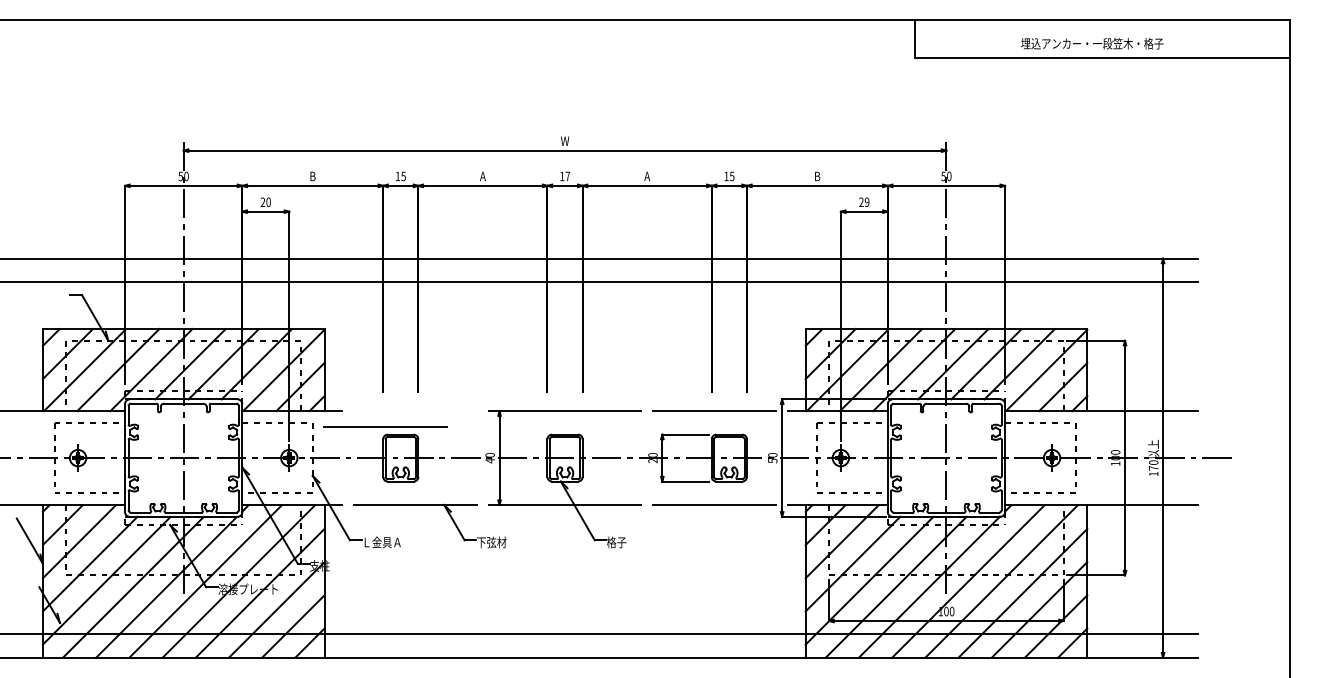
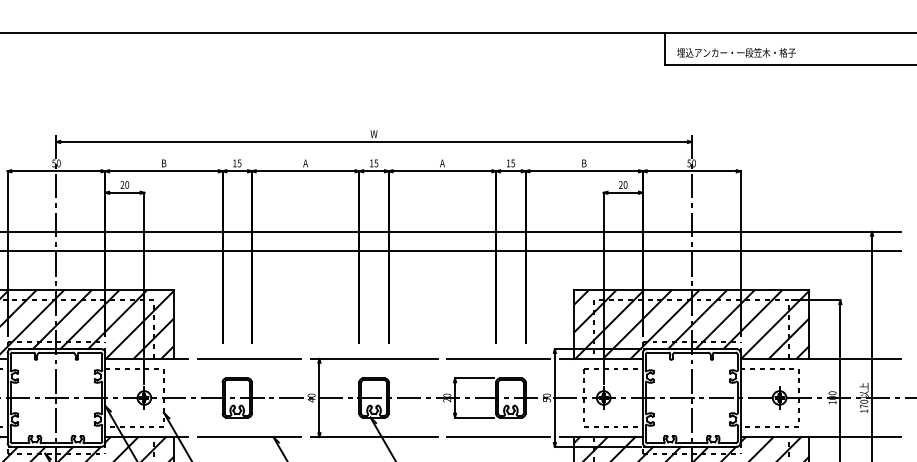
text: (1092, 43) -> (736, 52), moved
text: (567, 176) -> (376, 163), 17 -> 15
text: (866, 201) -> (625, 184), 29 -> 20
line: (385, 426) -> (249, 358), moved

